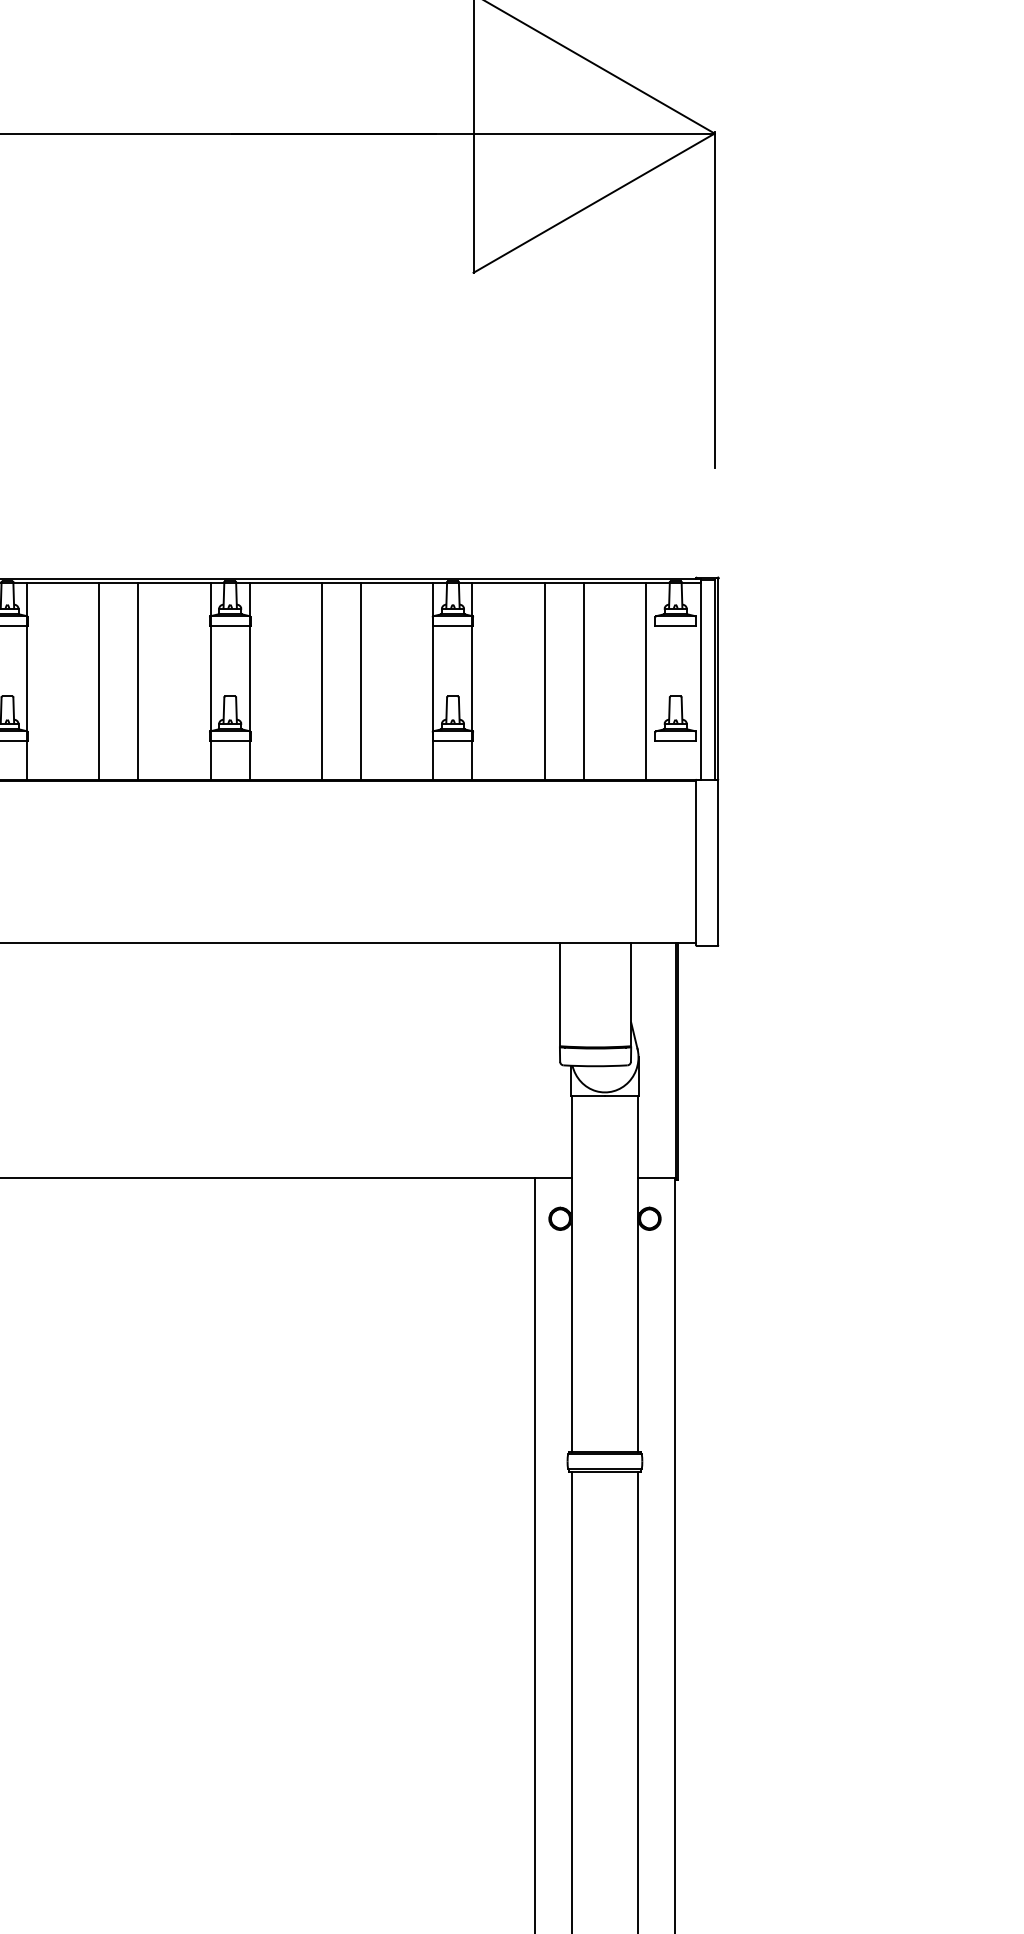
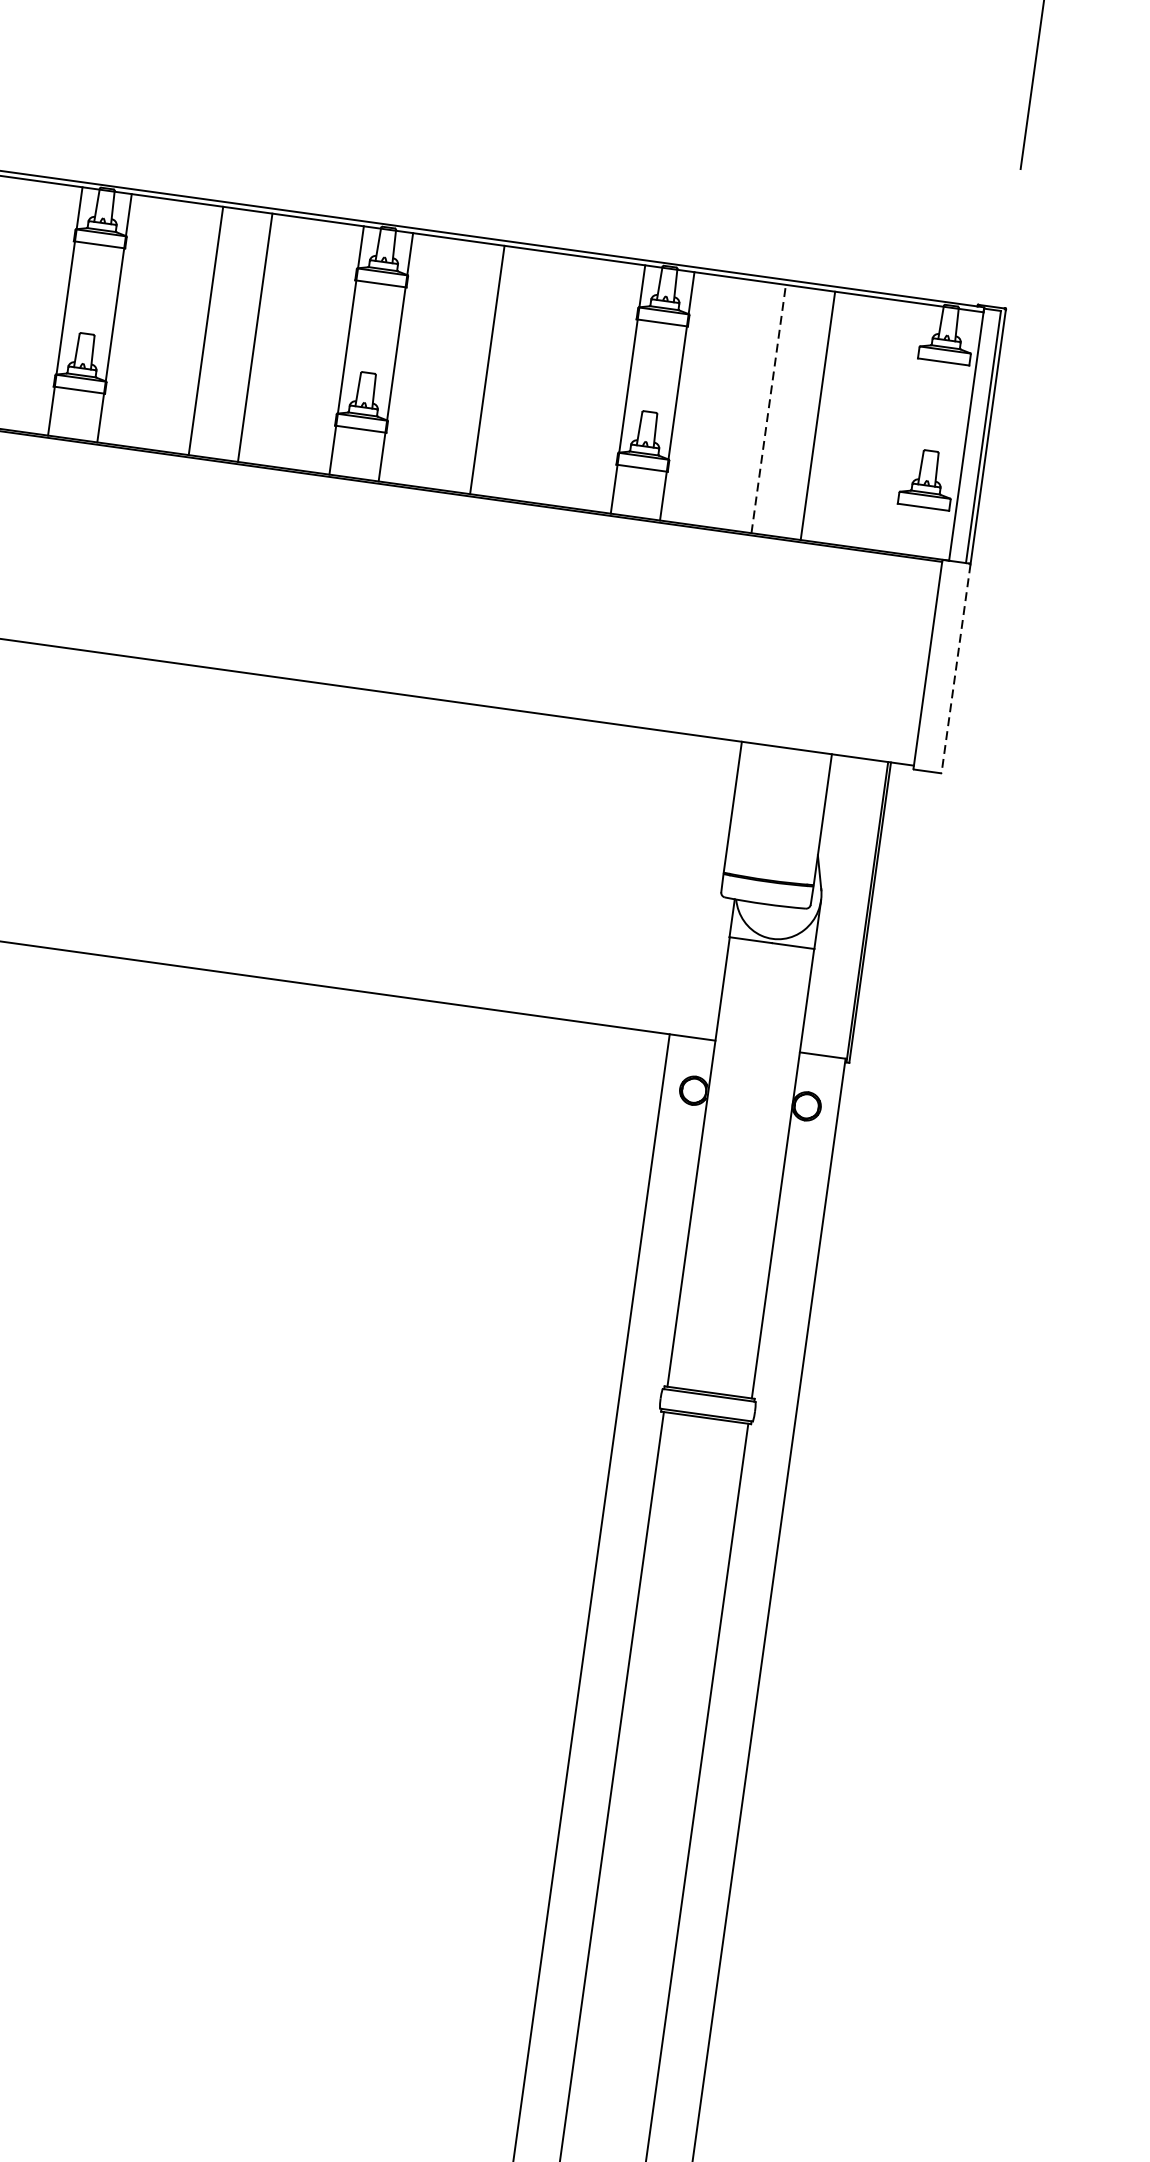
line: (544, 680) -> (768, 407), solid -> dashed
line: (361, 681) -> (537, 377), removed
line: (646, 681) -> (897, 427), removed
line: (718, 863) -> (956, 669), solid -> dashed

